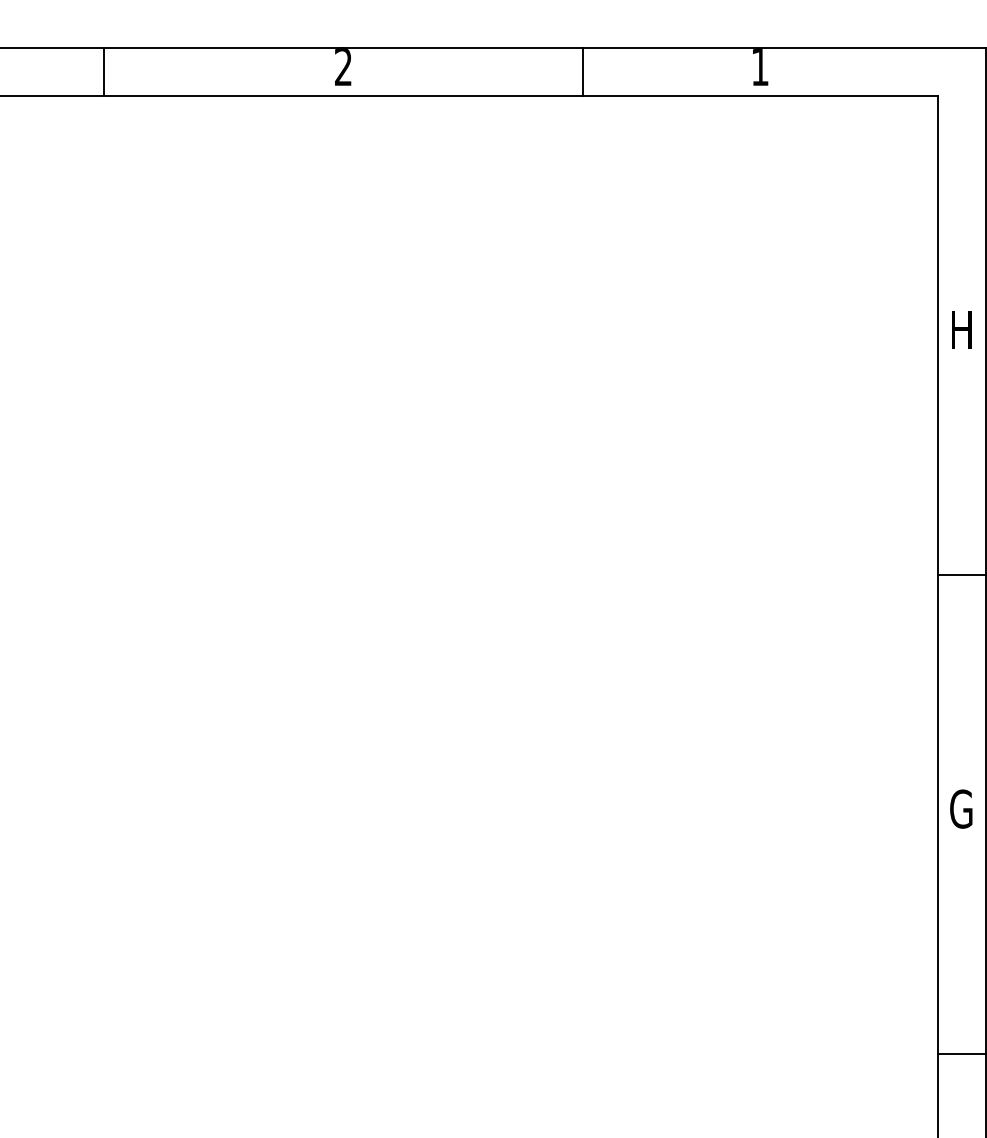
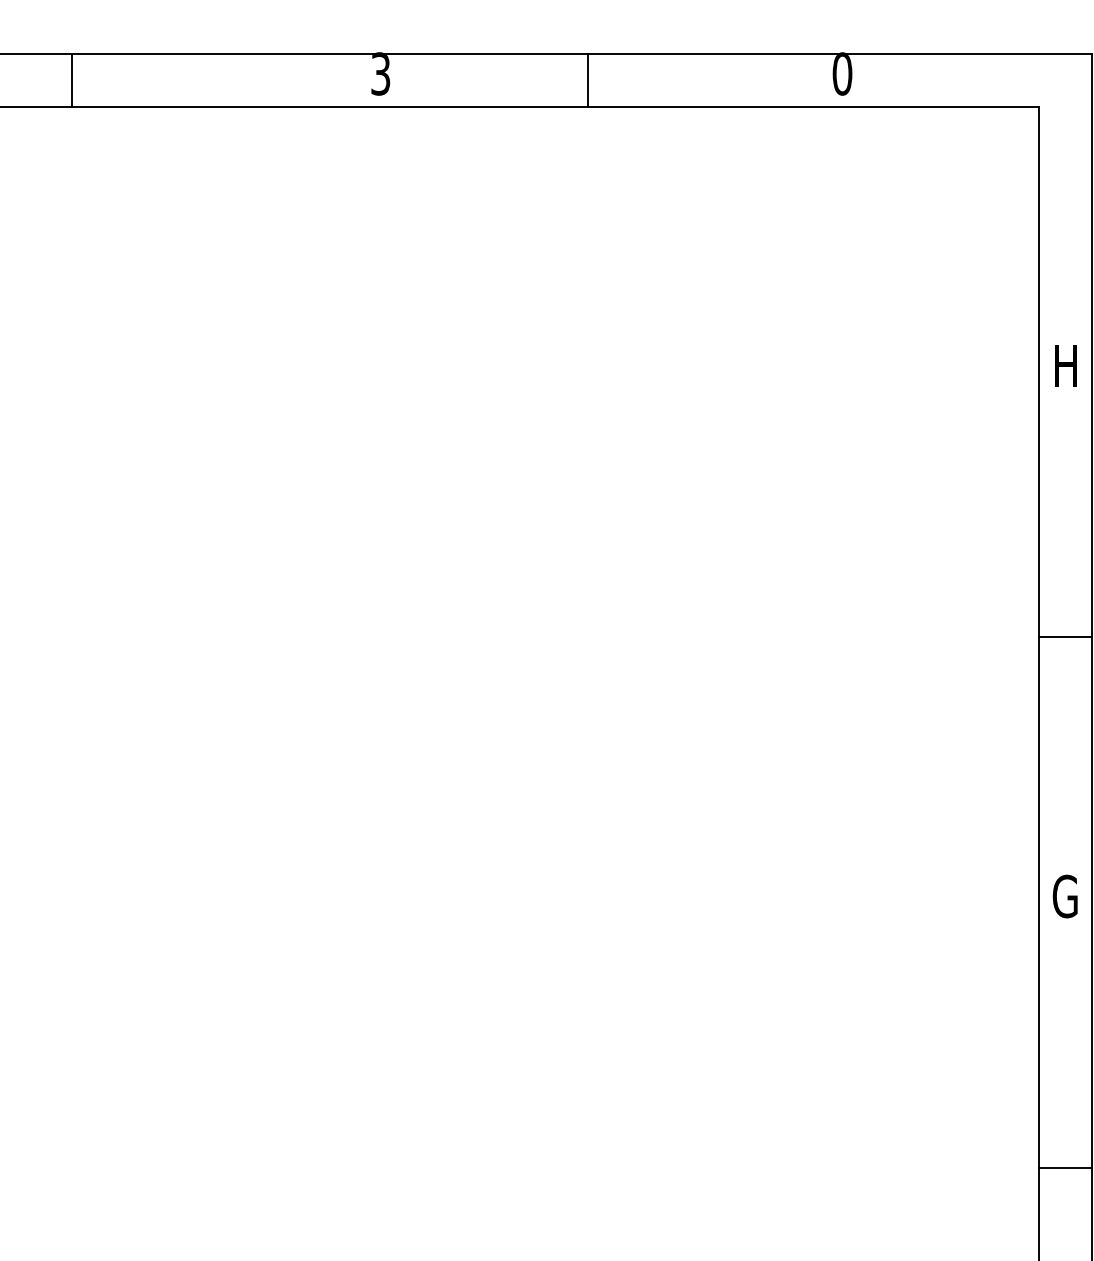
text: (343, 66) -> (380, 73), 2 -> 3
text: (760, 66) -> (842, 73), 1 -> 0
line: (104, 71) -> (71, 79), moved
line: (583, 71) -> (587, 79), moved

